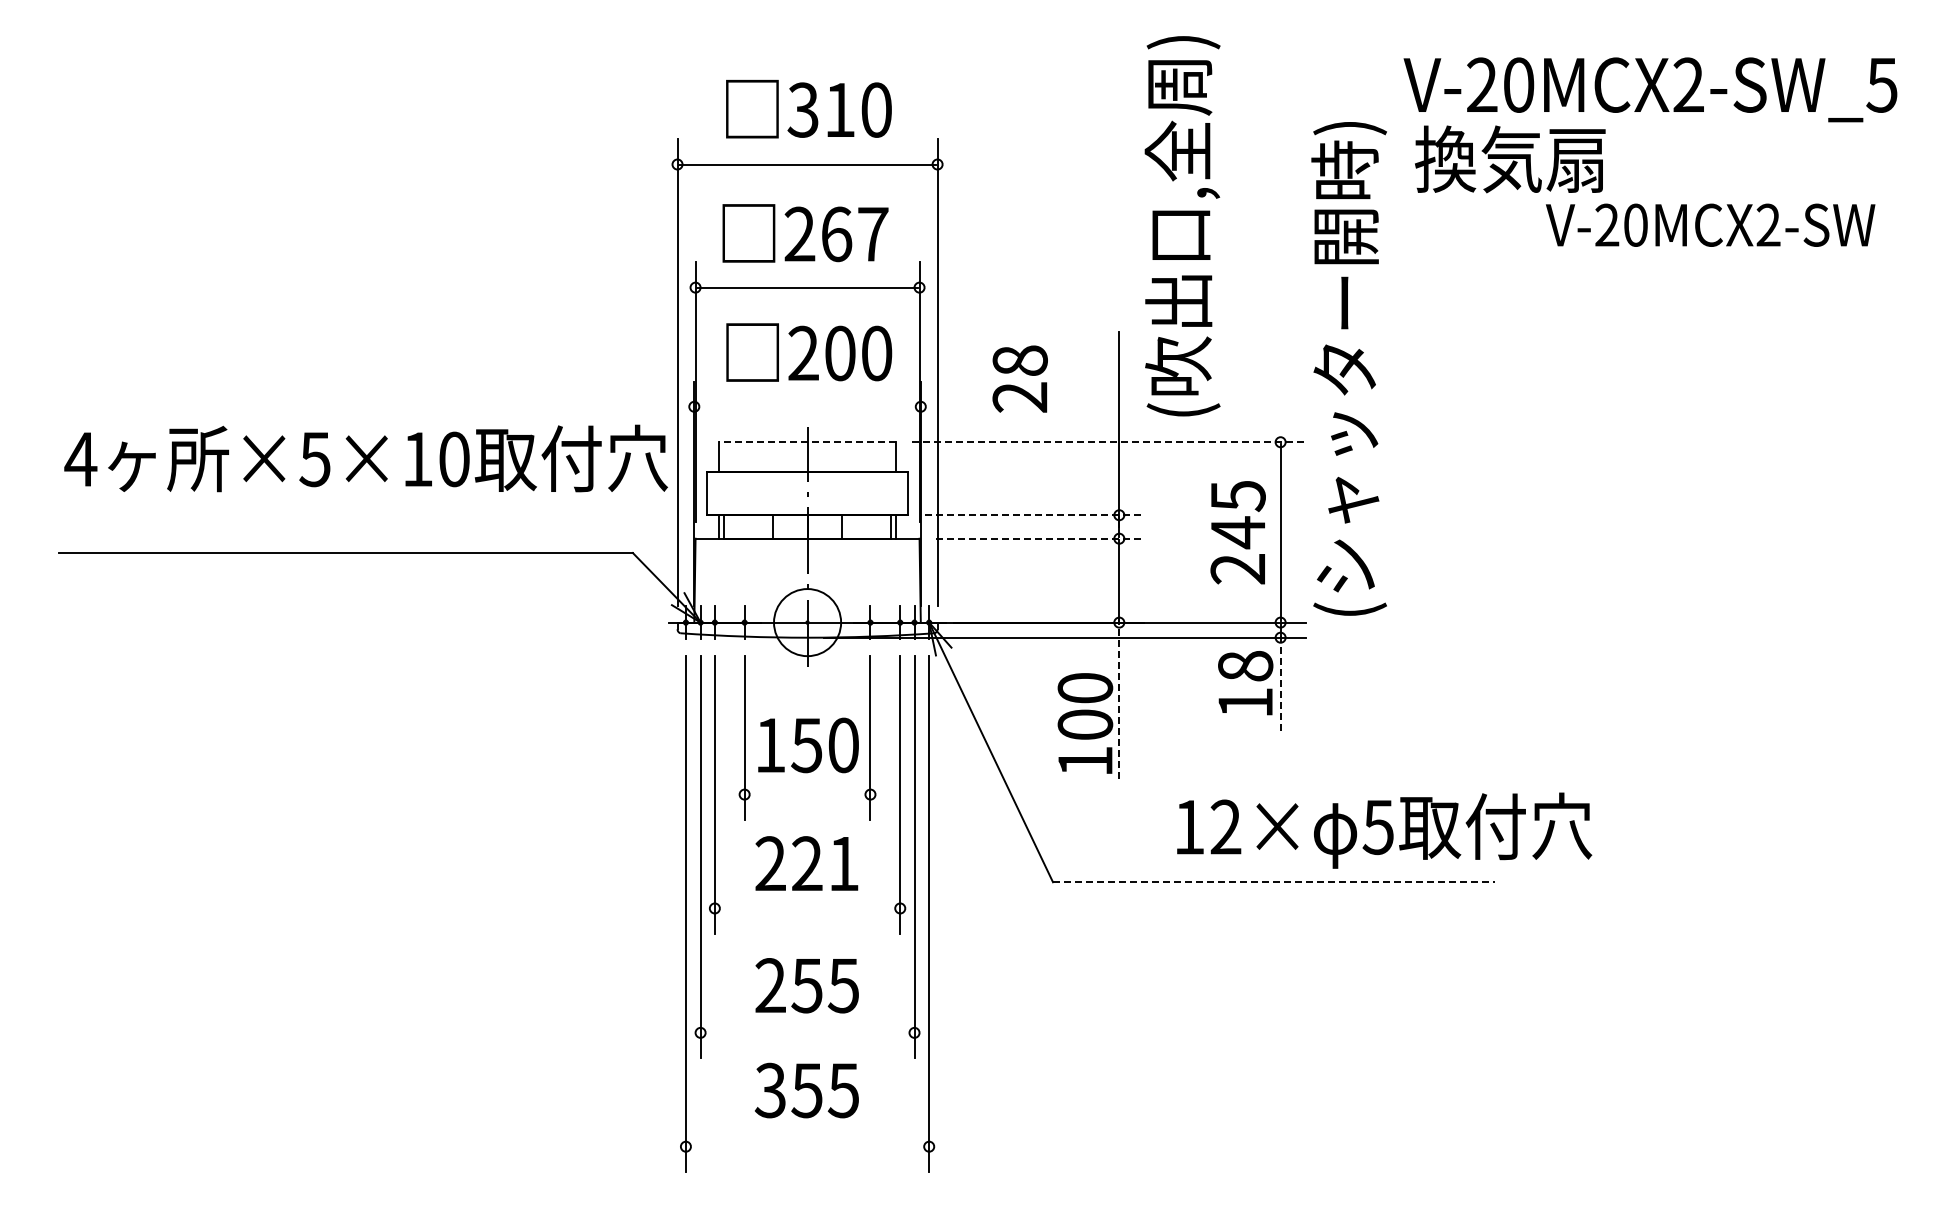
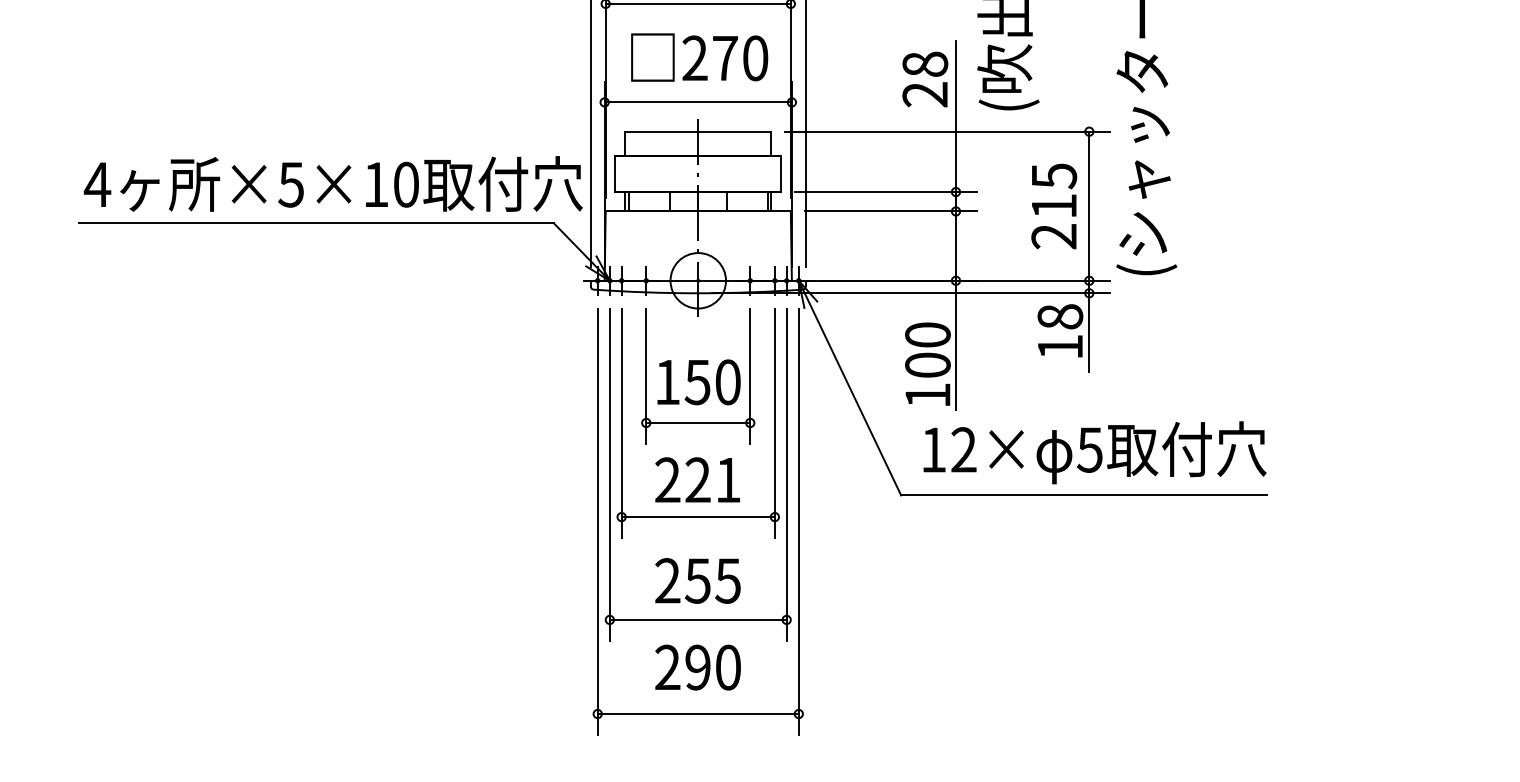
text: (840, 353) -> (725, 58), 200 -> 270
text: (1019, 378) -> (924, 79), moved
line: (807, 406) -> (698, 102), added
line: (807, 442) -> (698, 131), dashed -> solid
line: (1109, 442) -> (947, 131), dashed -> solid
text: (365, 458) -> (332, 184), moved
line: (1034, 515) -> (885, 192), dashed -> solid
text: (1237, 532) -> (1053, 206), 245 -> 215
line: (1040, 538) -> (890, 211), dashed -> solid
line: (1280, 684) -> (1089, 331), dashed -> solid
line: (1119, 698) -> (956, 343), dashed -> solid
line: (807, 794) -> (698, 422), added
text: (1384, 830) -> (1094, 452), moved
line: (1274, 882) -> (1084, 495), dashed -> solid
line: (807, 908) -> (698, 517), added
line: (807, 1032) -> (698, 619), added
text: (806, 1090) -> (697, 667), 355 -> 290
line: (807, 1146) -> (698, 713), added

